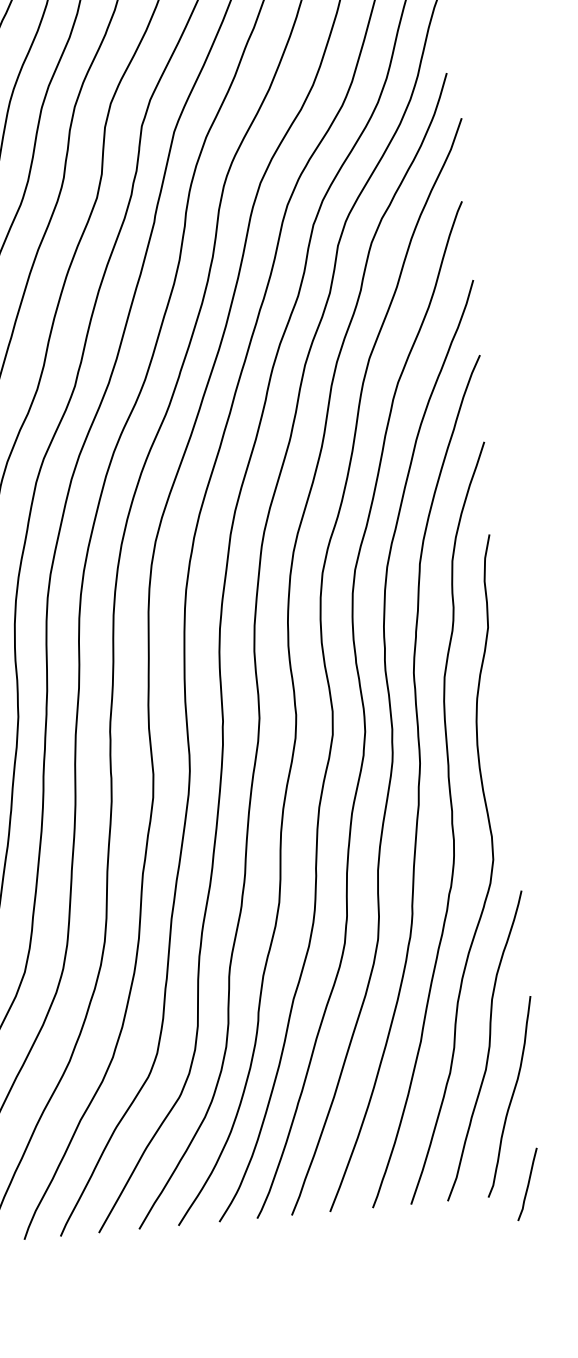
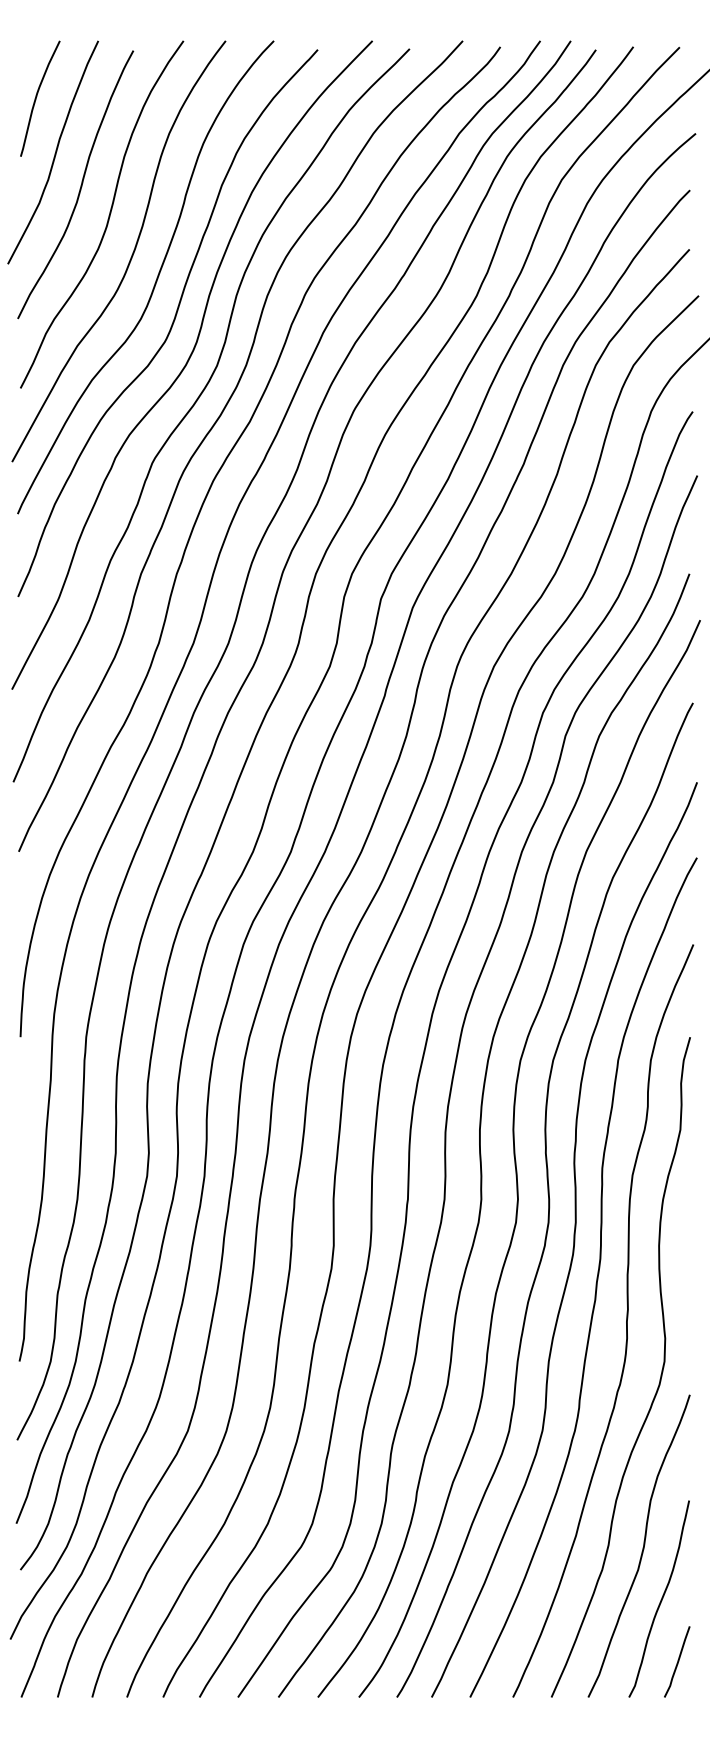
curve: (527, 1183) -> (677, 1661), moved

